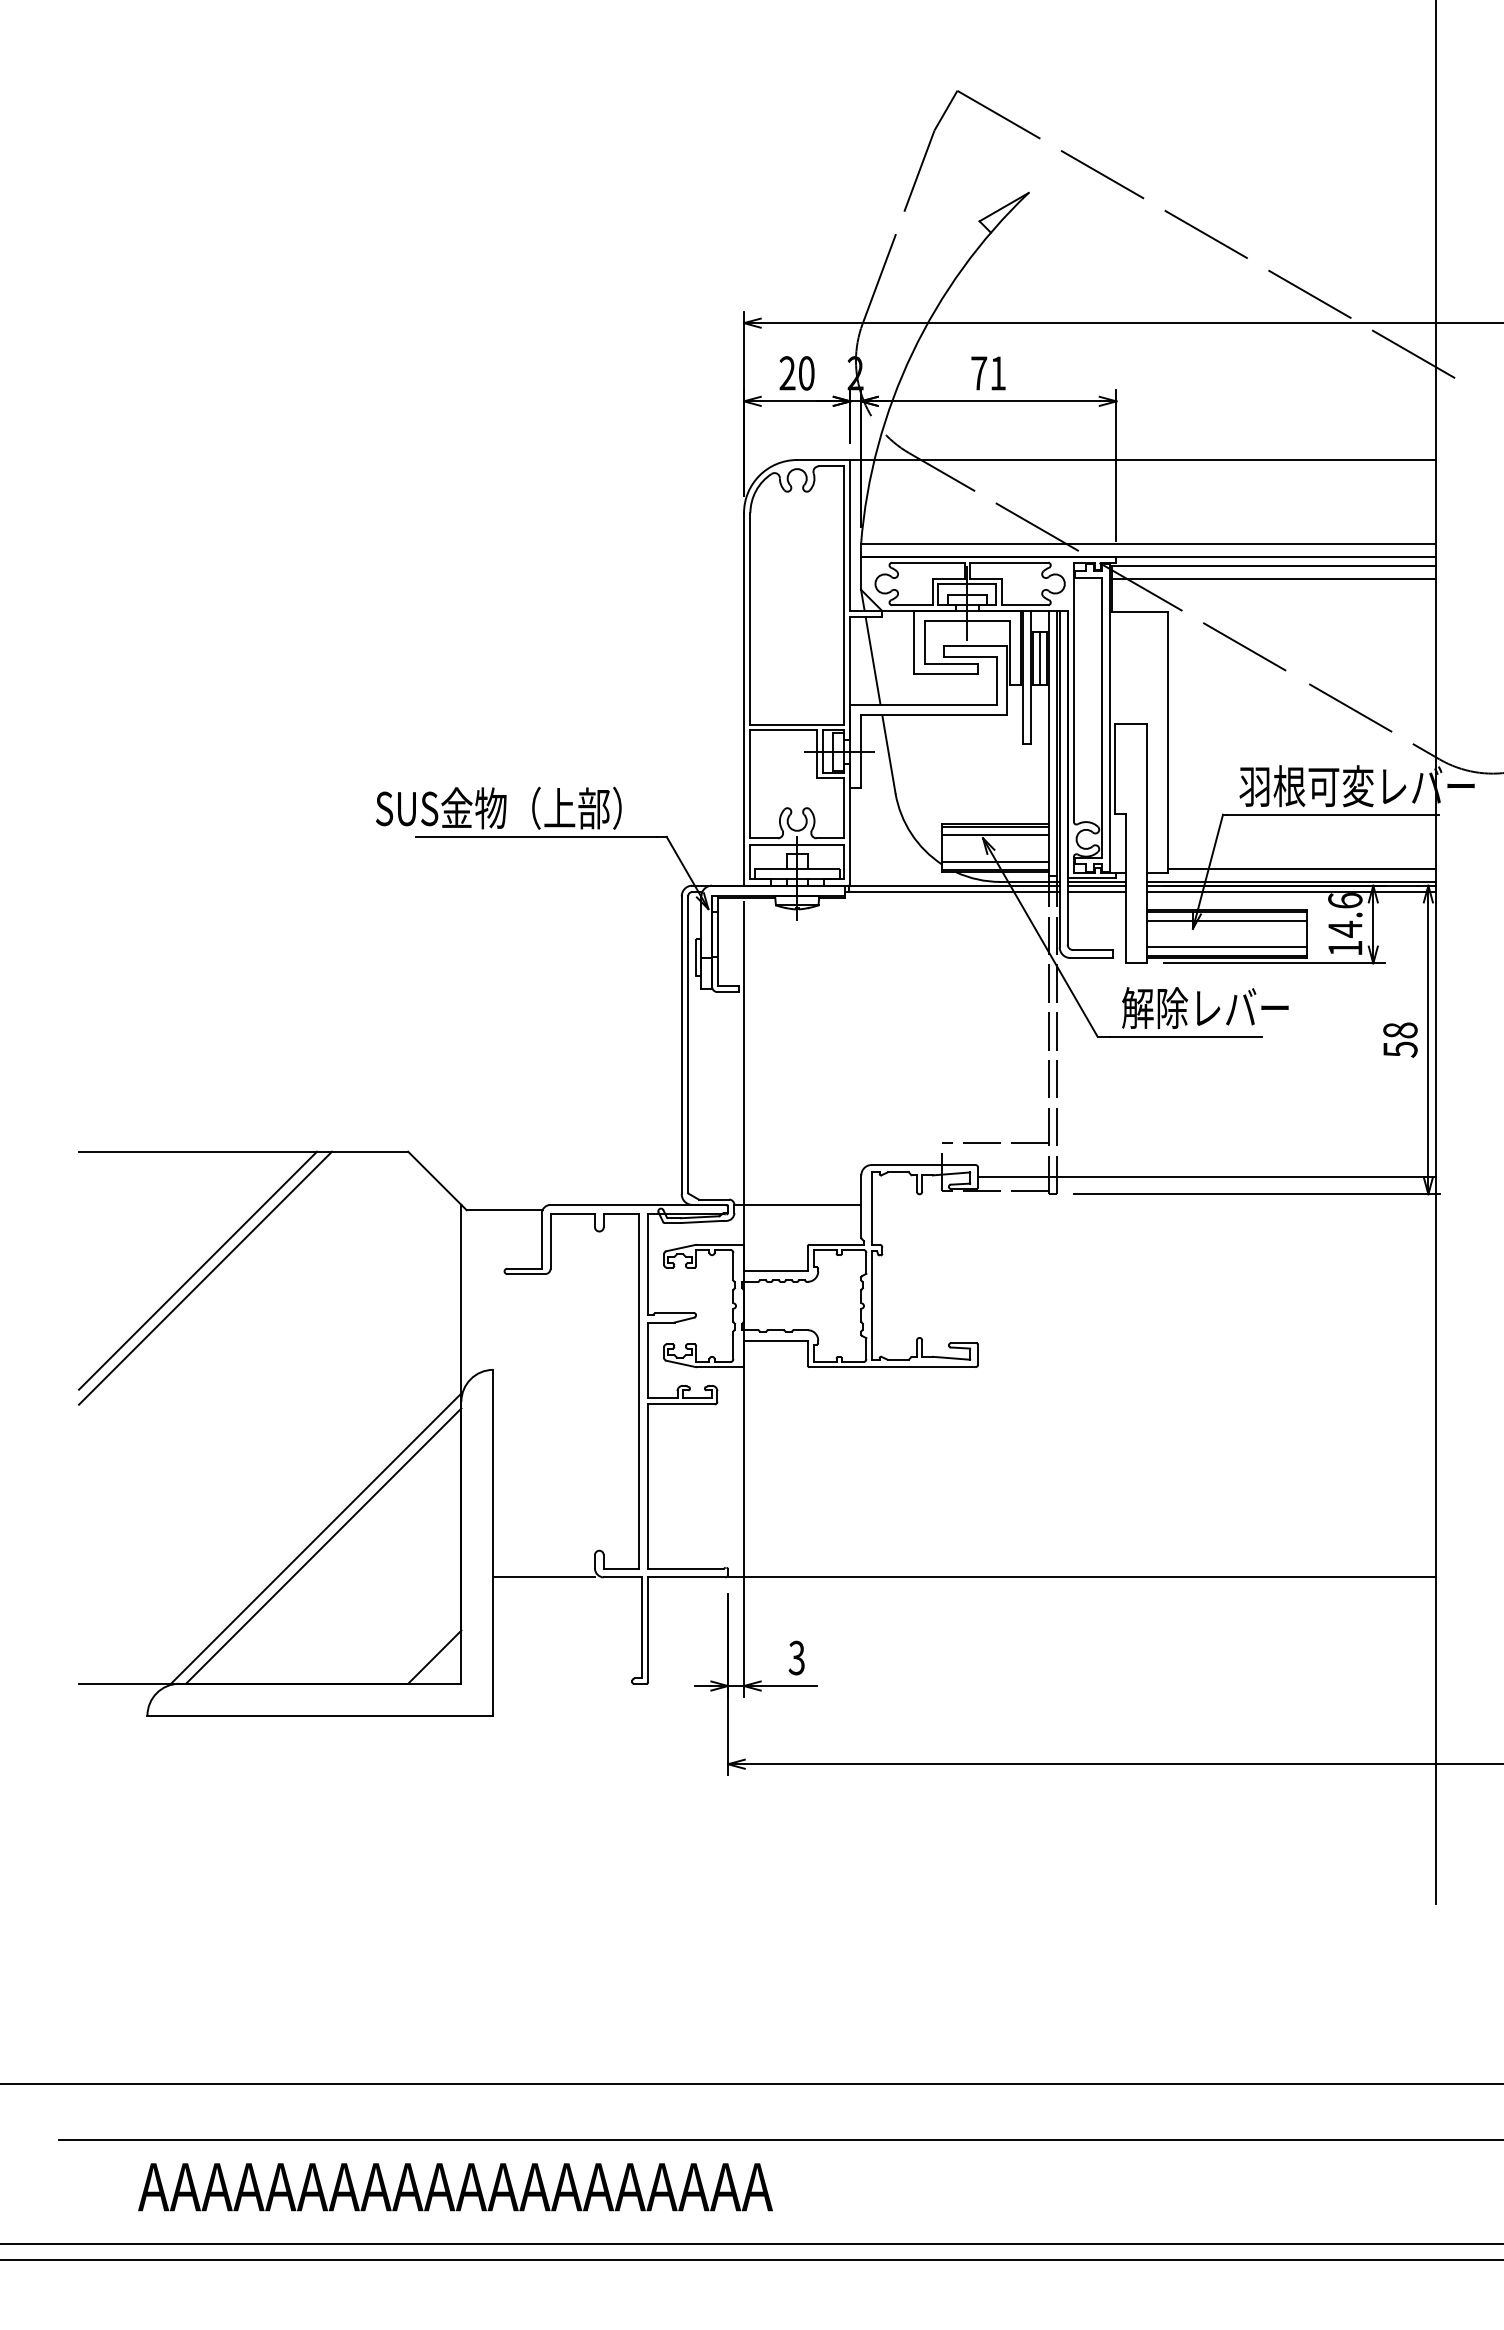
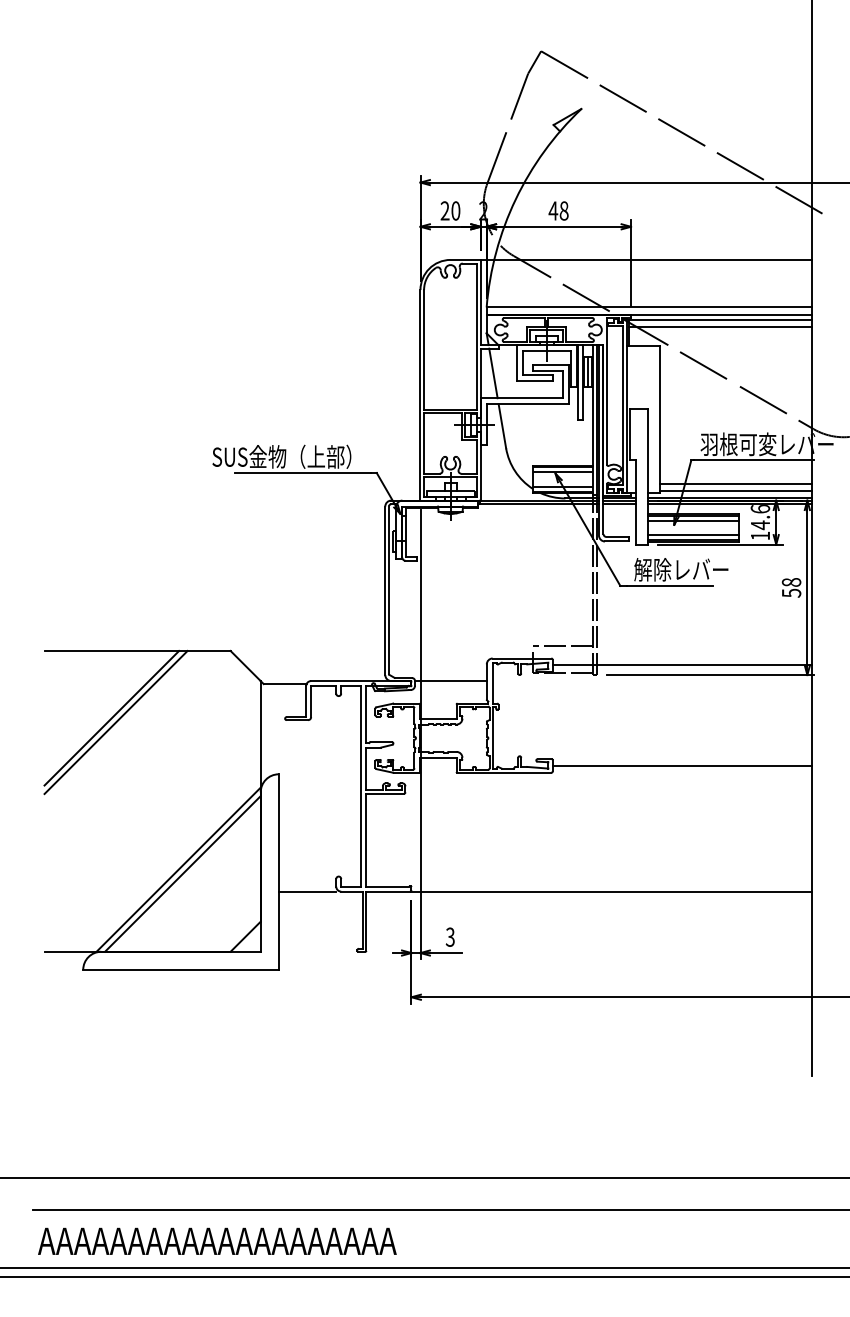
text: (988, 372) -> (558, 210), 71 -> 48
line: (1301, 855) -> (735, 483), added
line: (1205, 1356) -> (681, 766), added
text: (455, 2185) -> (217, 1240), moved

